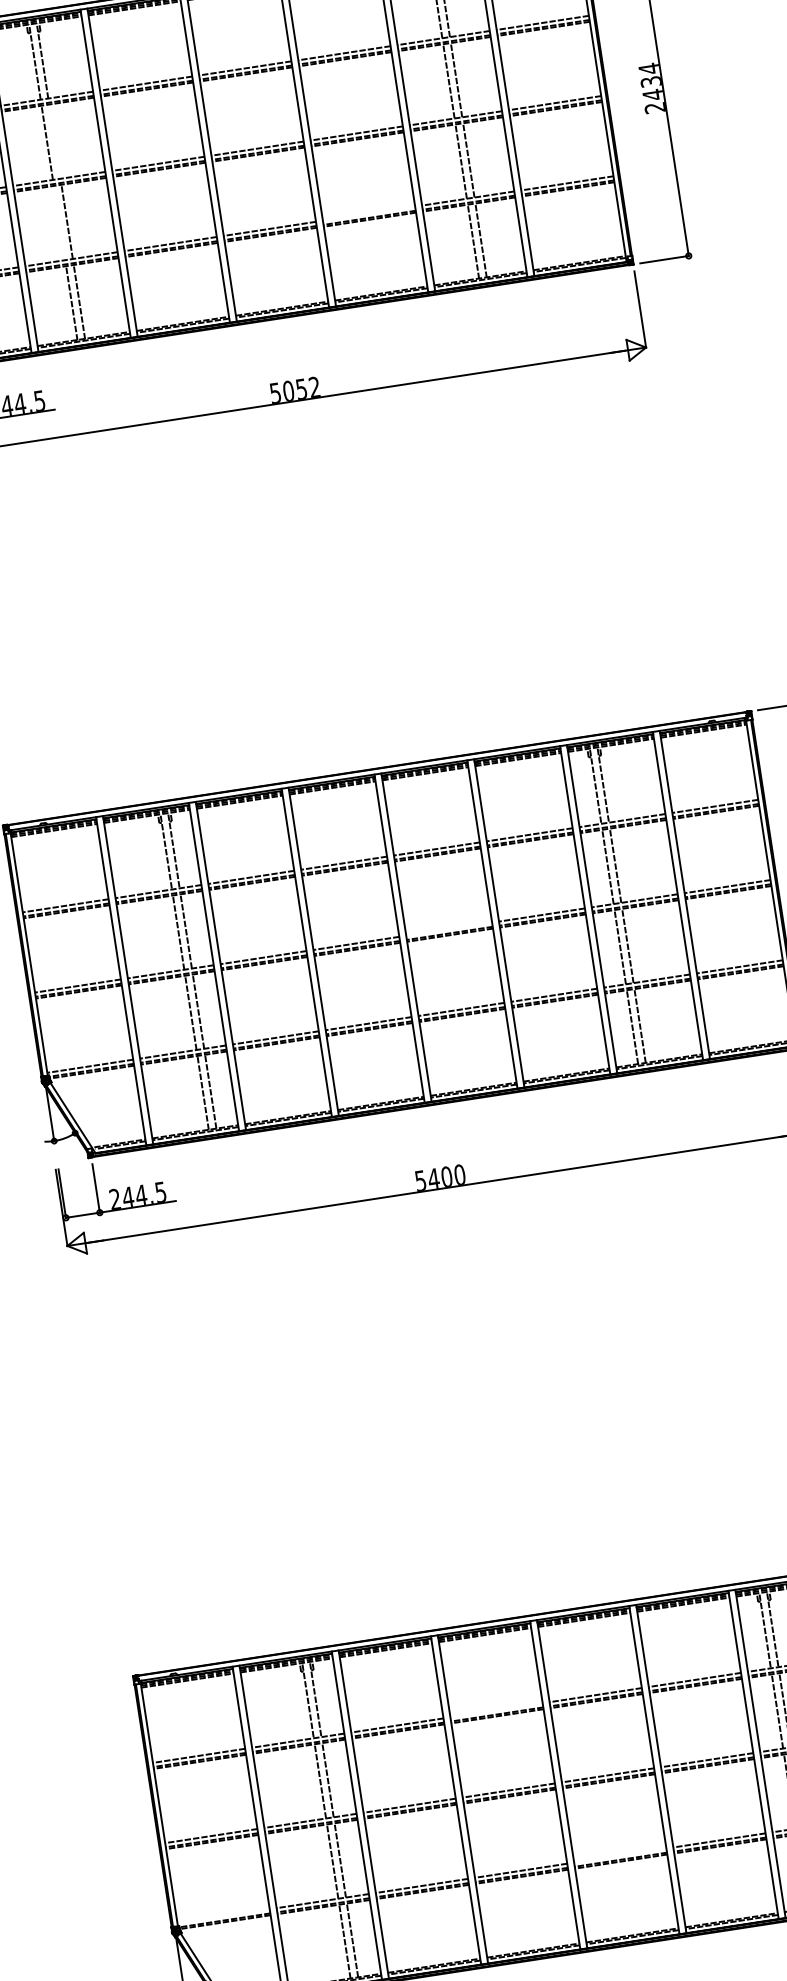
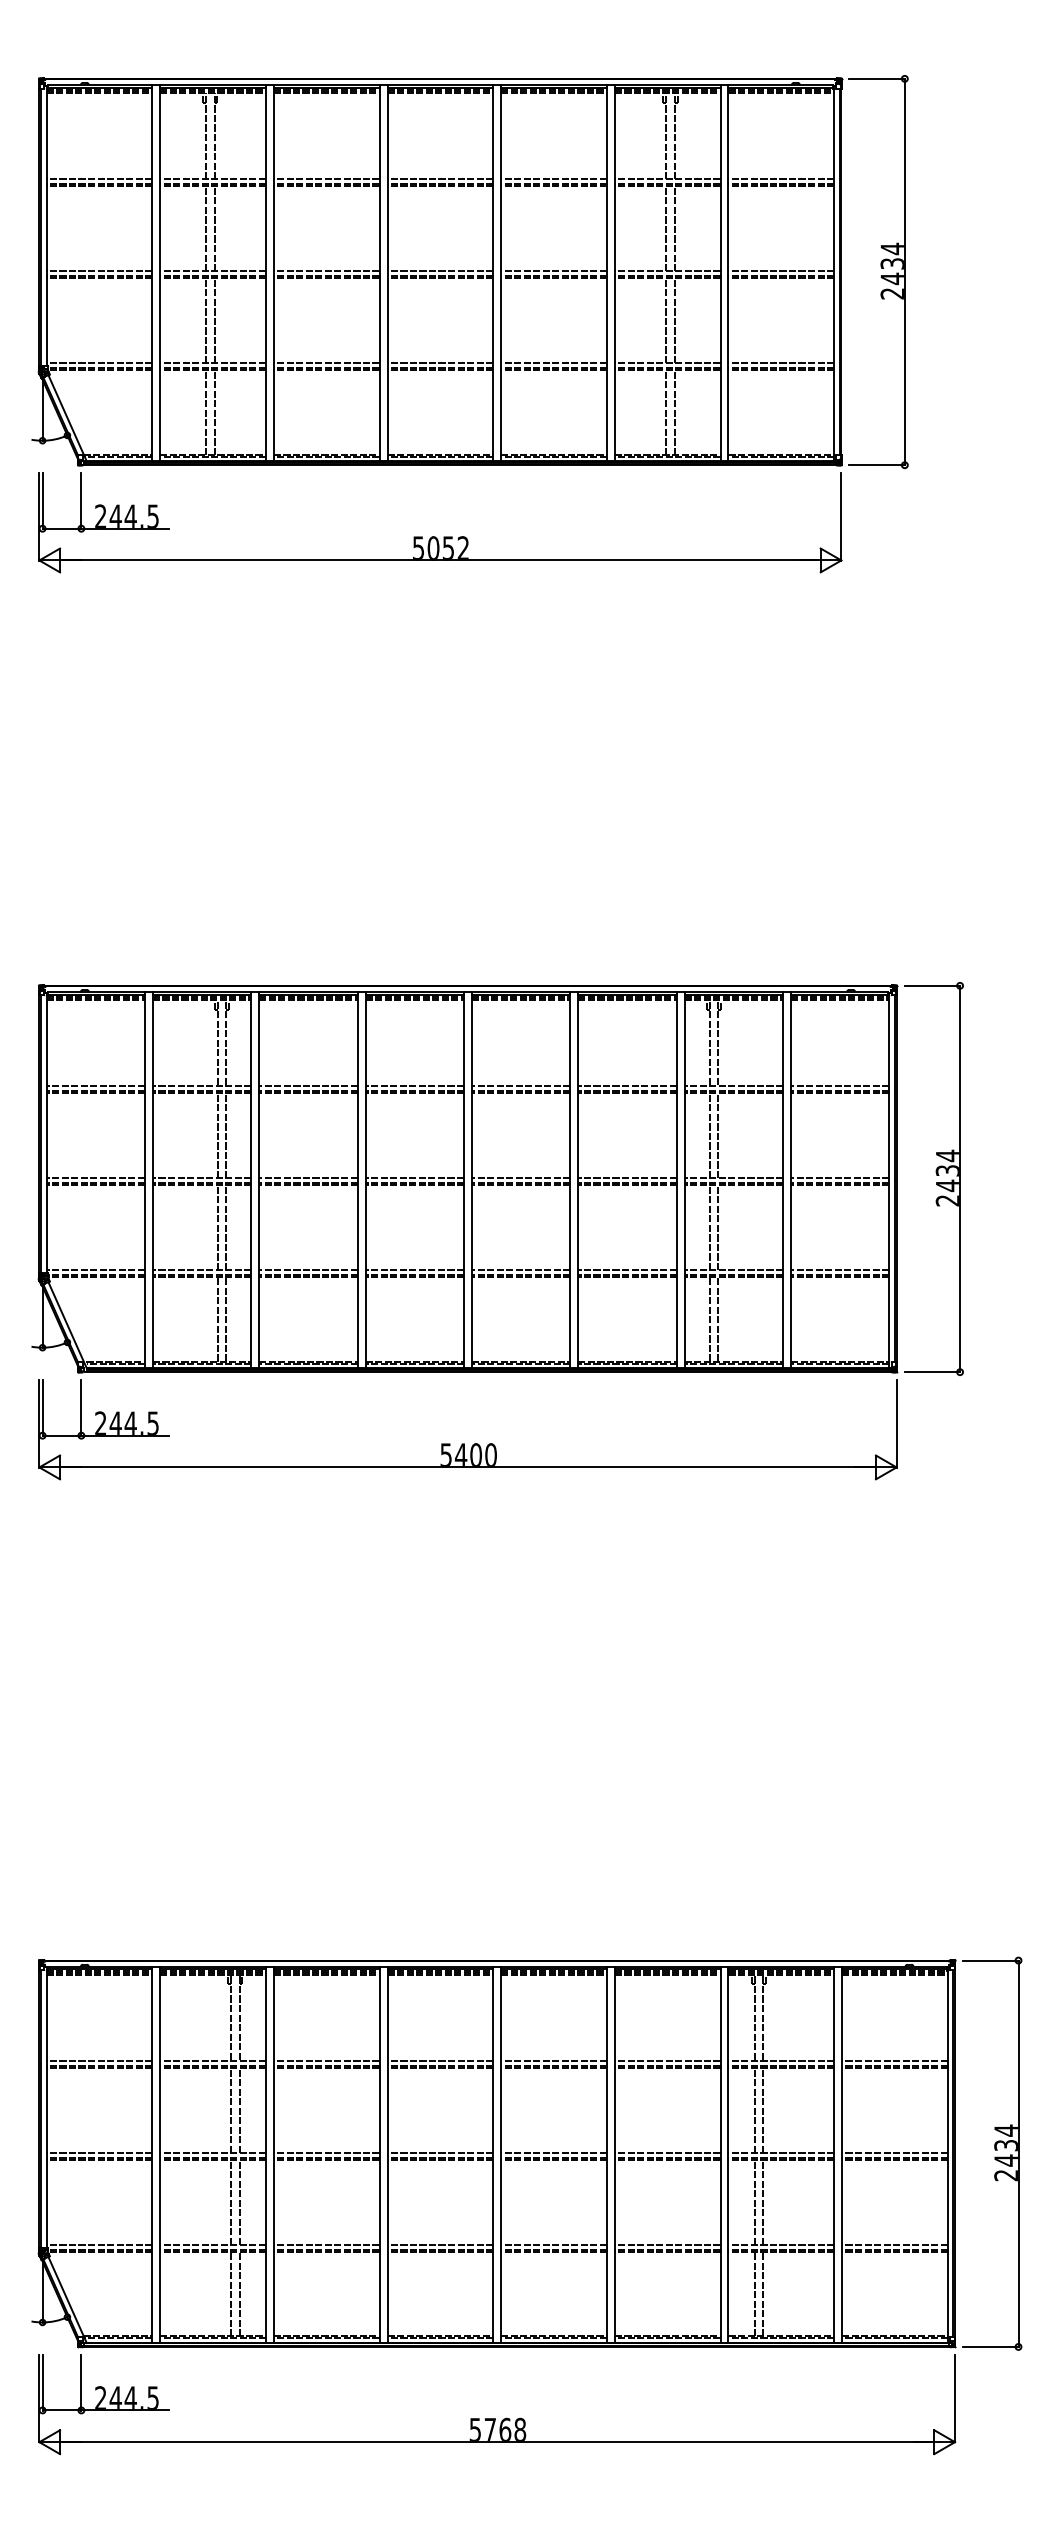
line: (54, 141) -> (214, 228), added
line: (368, 214) -> (553, 363), added
line: (59, 223) -> (205, 320), added
line: (448, 929) -> (520, 1178), added
line: (496, 1709) -> (440, 2060), added
line: (619, 1855) -> (553, 2244), added
line: (223, 1915) -> (99, 2244), added

